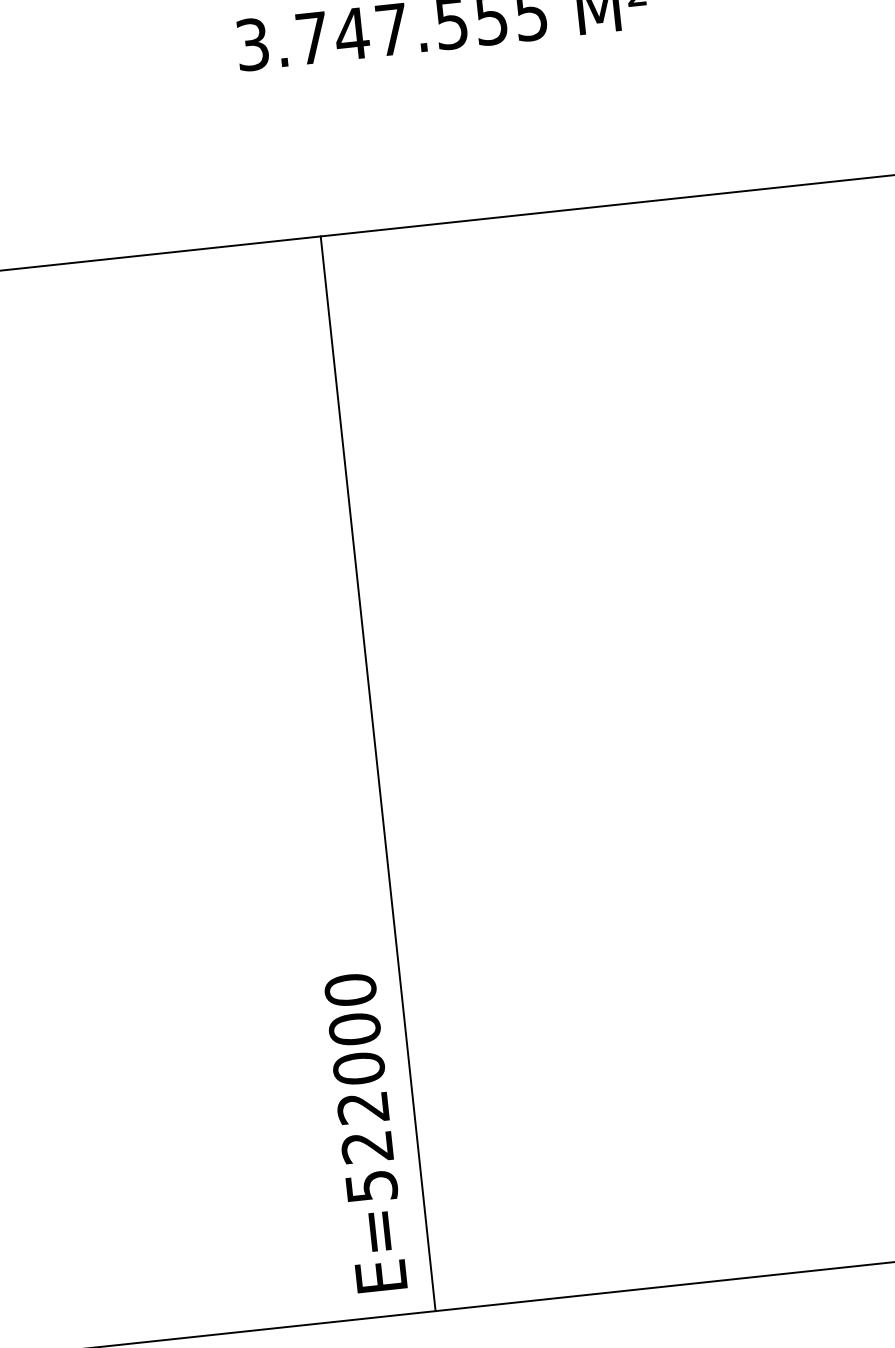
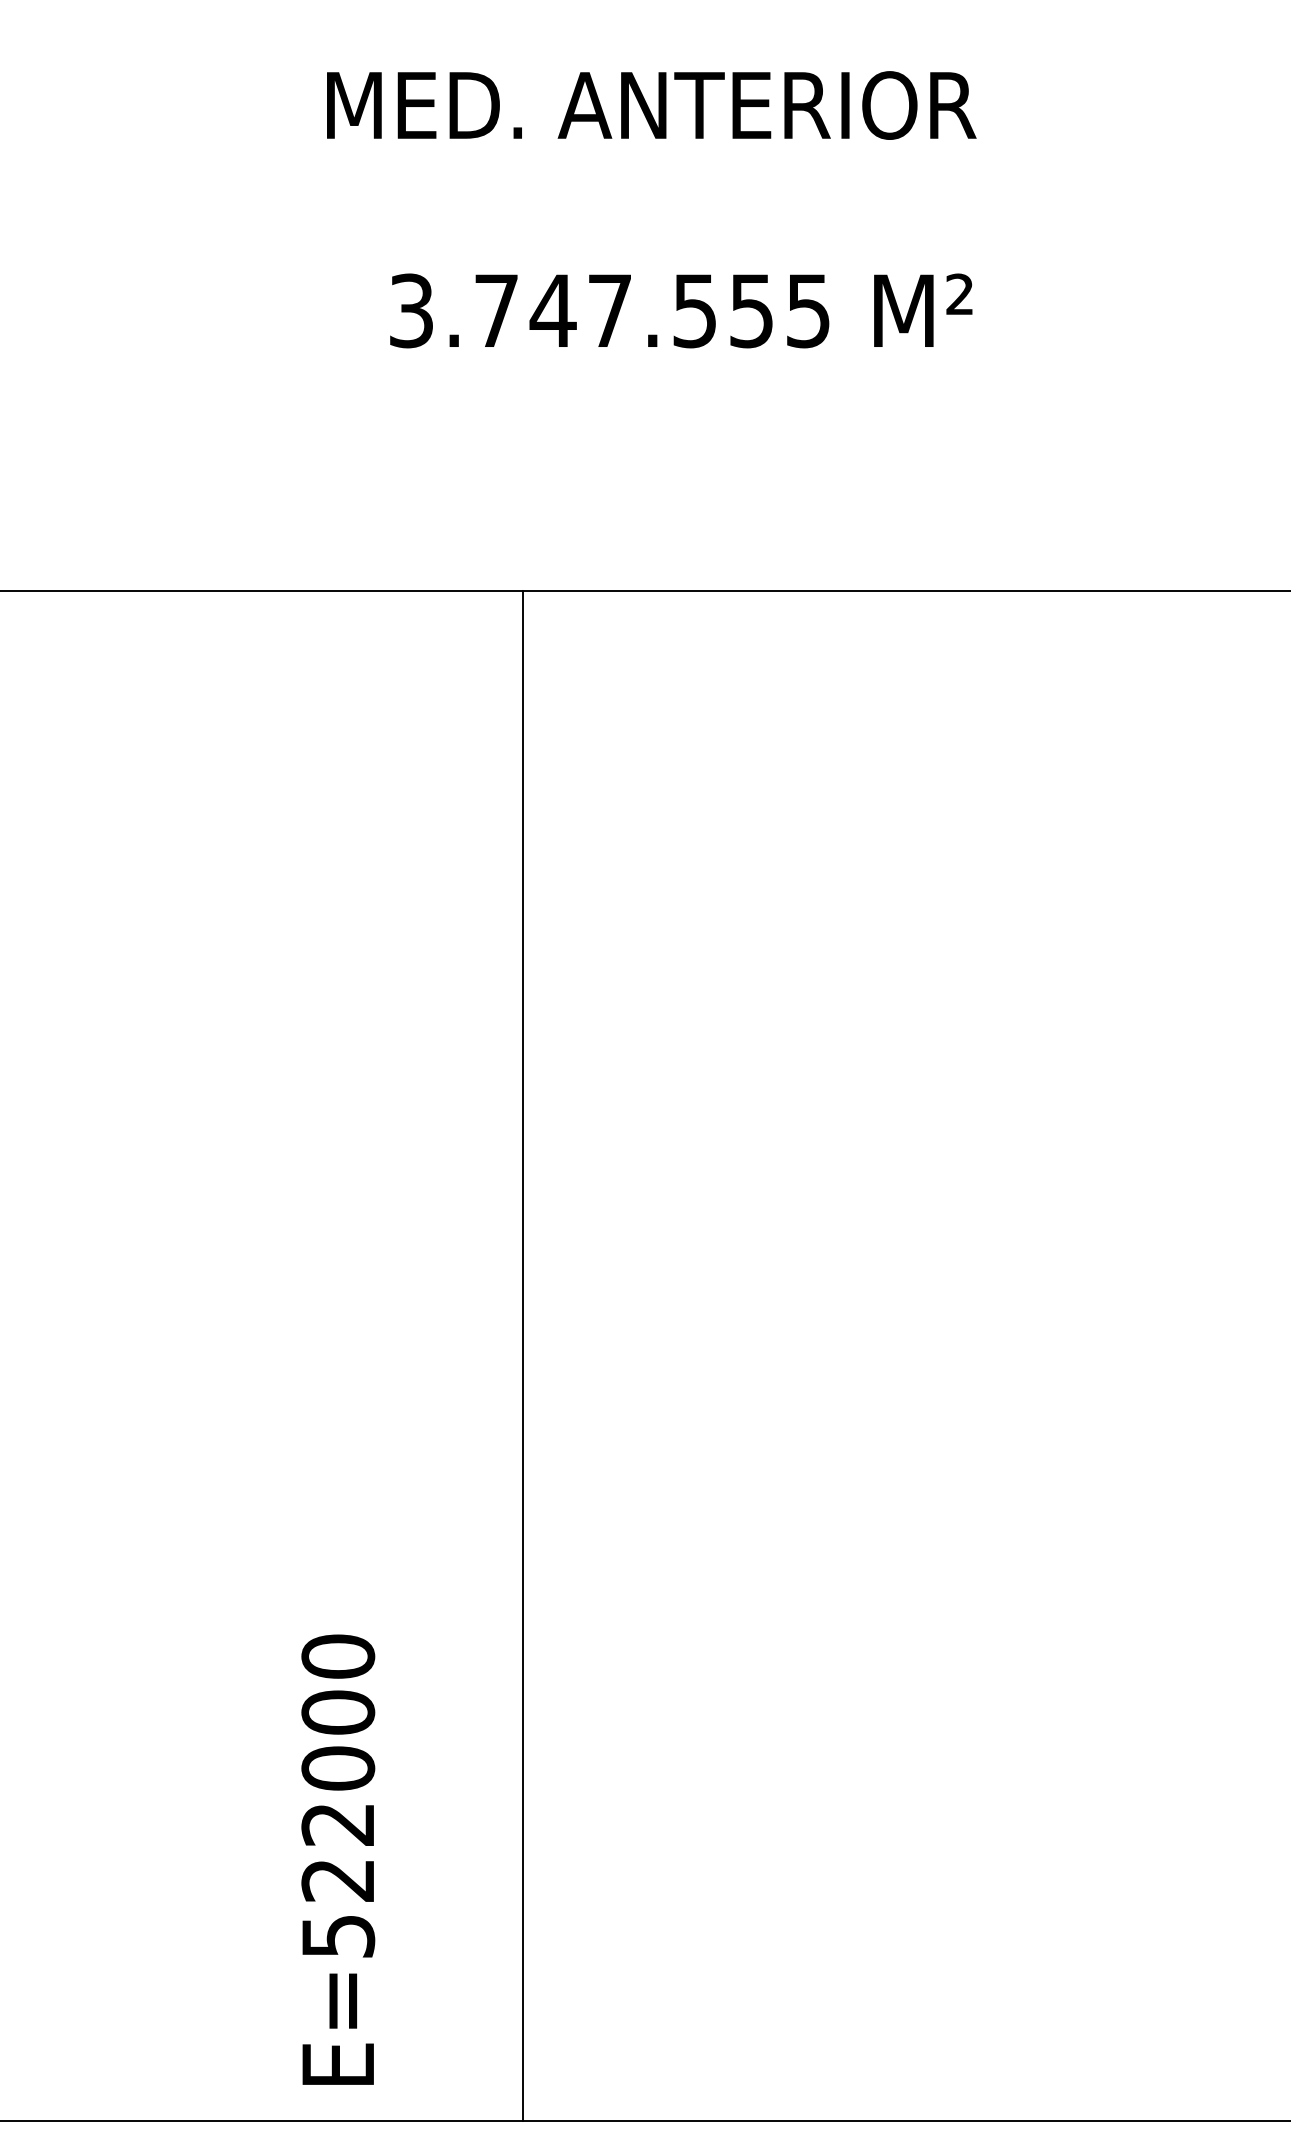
line: (378, 773) -> (522, 1356), moved
text: (366, 1132) -> (338, 1859), moved

